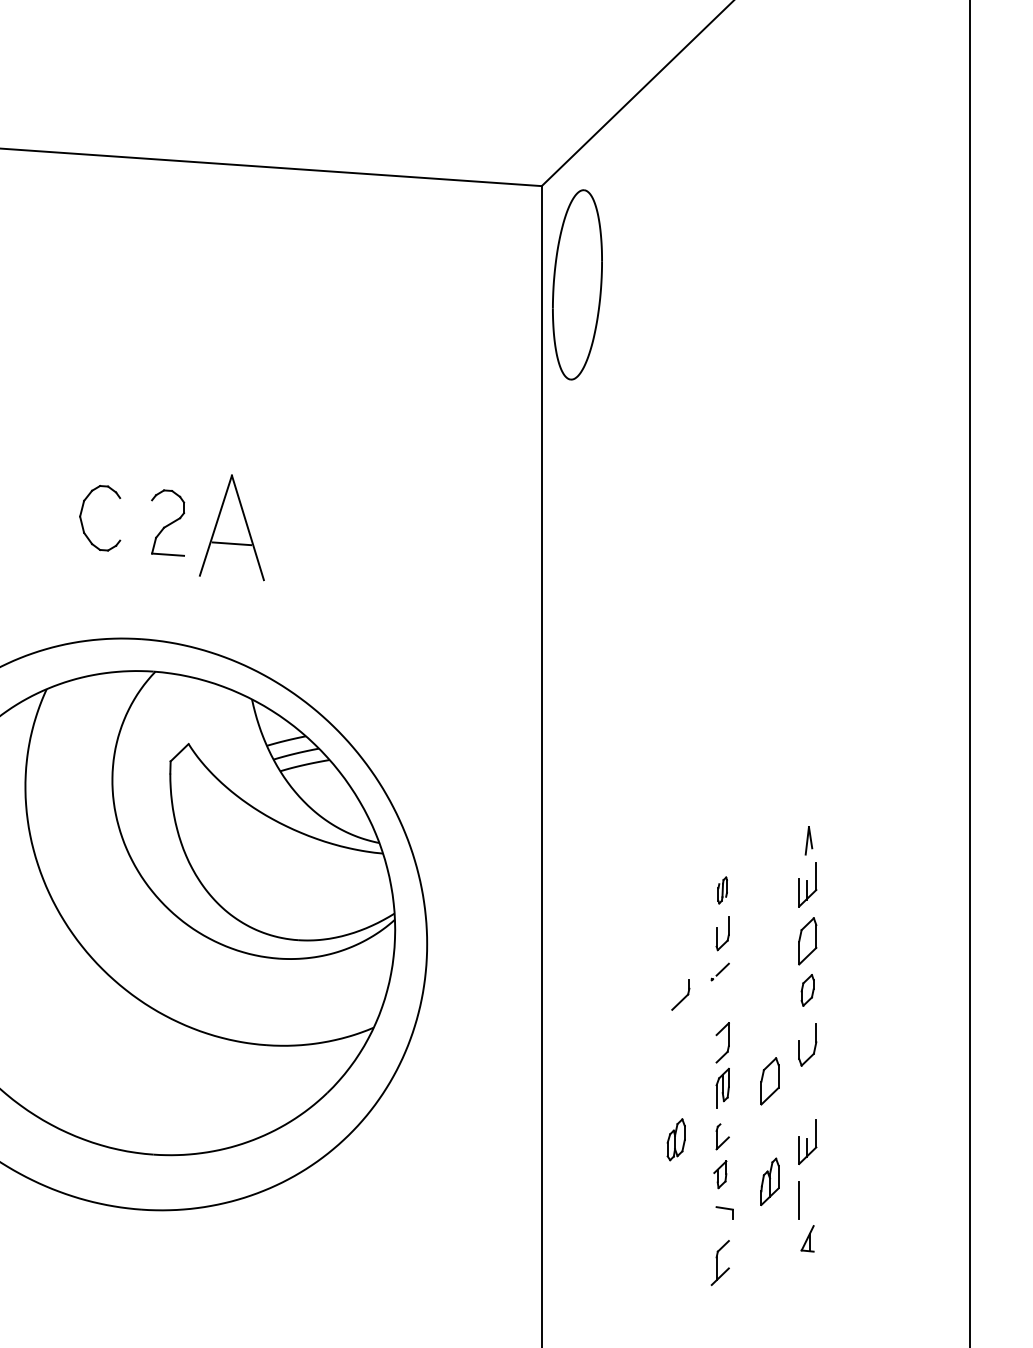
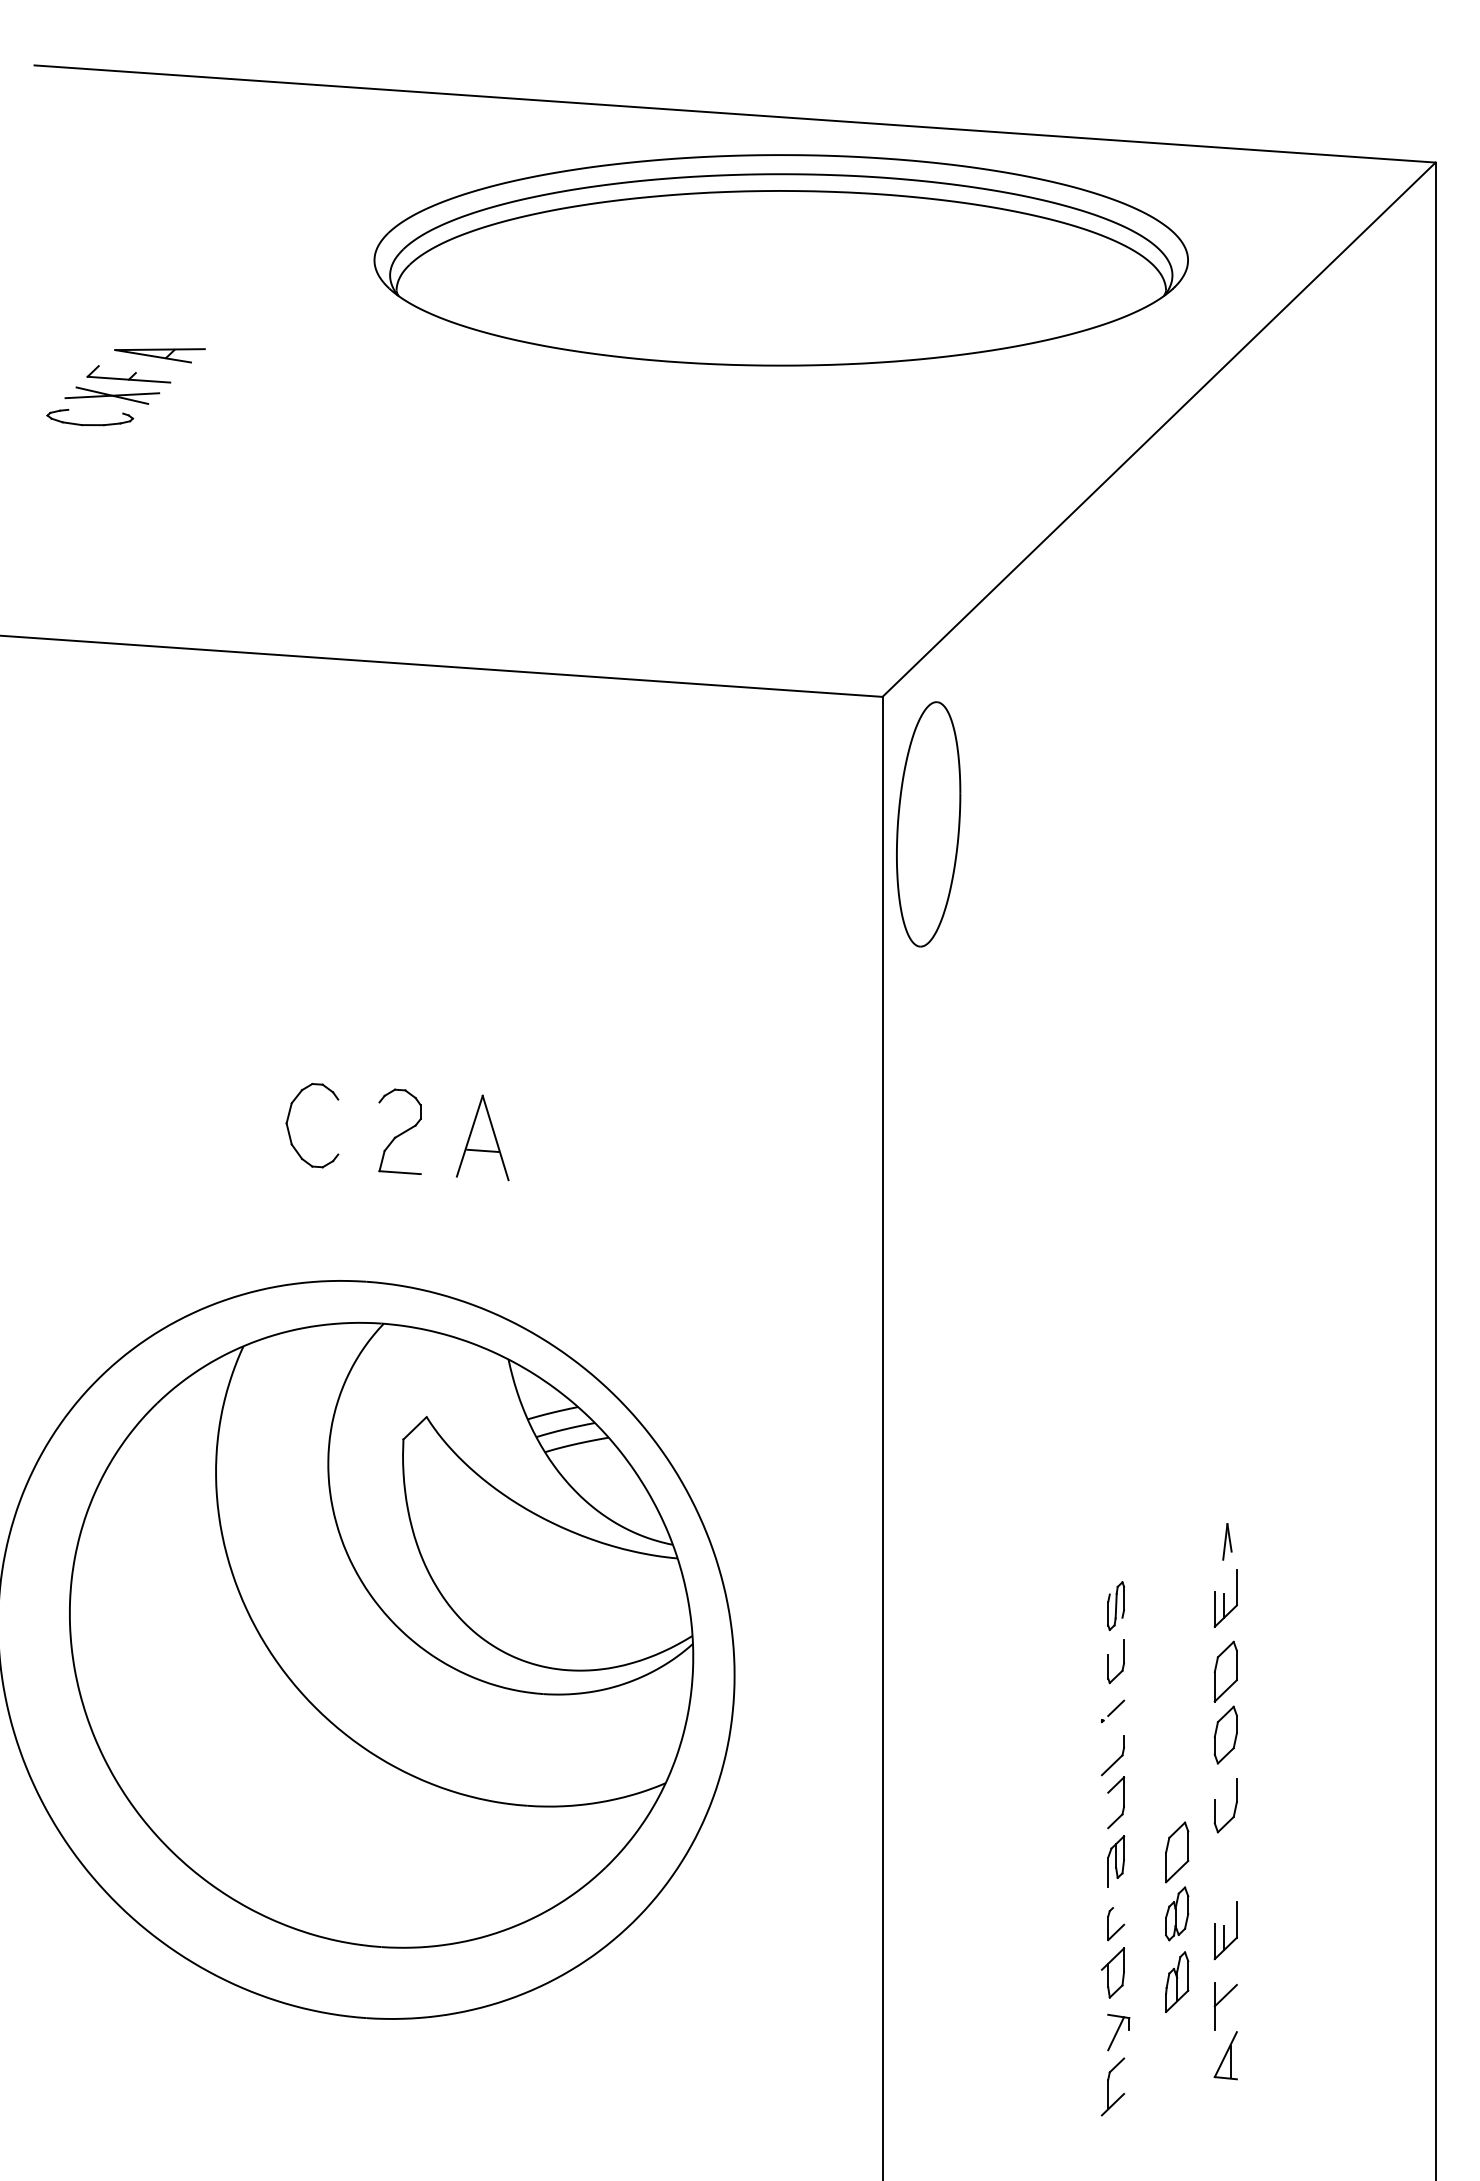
part: (231, 527) -> (482, 1137), size x0.62
part: (722, 890) -> (1115, 1605), size x1.43
part: (807, 989) -> (1225, 1734), size x1.43
part: (680, 994) -> (1112, 1755), moved
part: (676, 1139) -> (1177, 1913), moved
part: (719, 1174) -> (1112, 1972), size x1.43
line: (807, 1192) -> (1225, 1995), added
line: (723, 1221) -> (1116, 2033), added
part: (807, 1238) -> (1225, 2055), size x1.43

